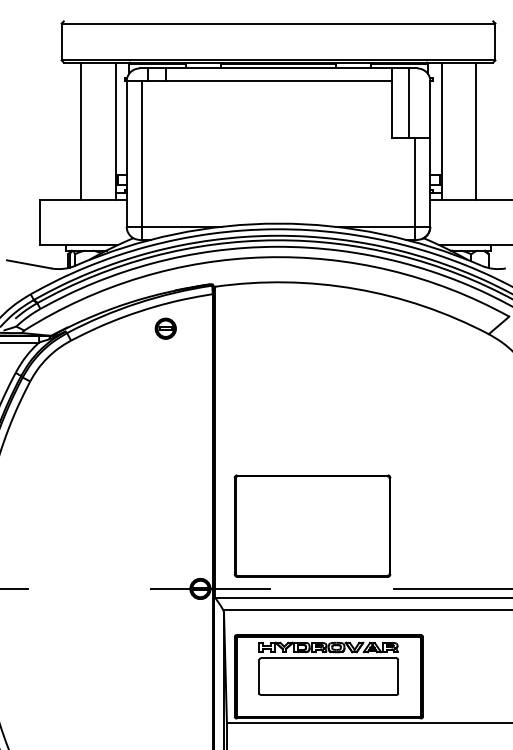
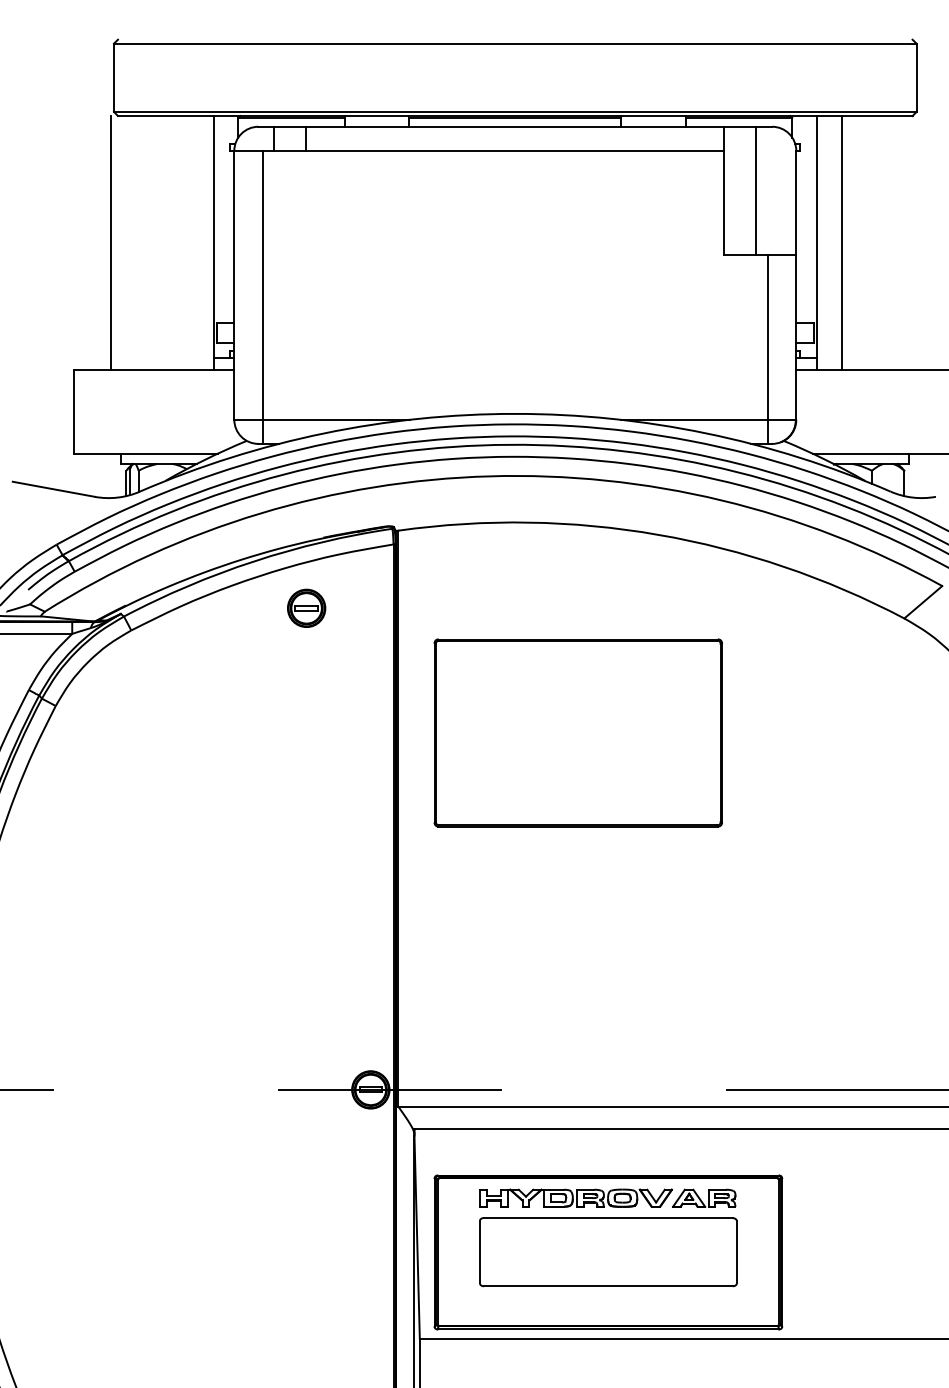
line: (80, 130) -> (109, 241), moved
line: (476, 130) -> (842, 241), moved
part: (312, 525) -> (578, 731), moved

